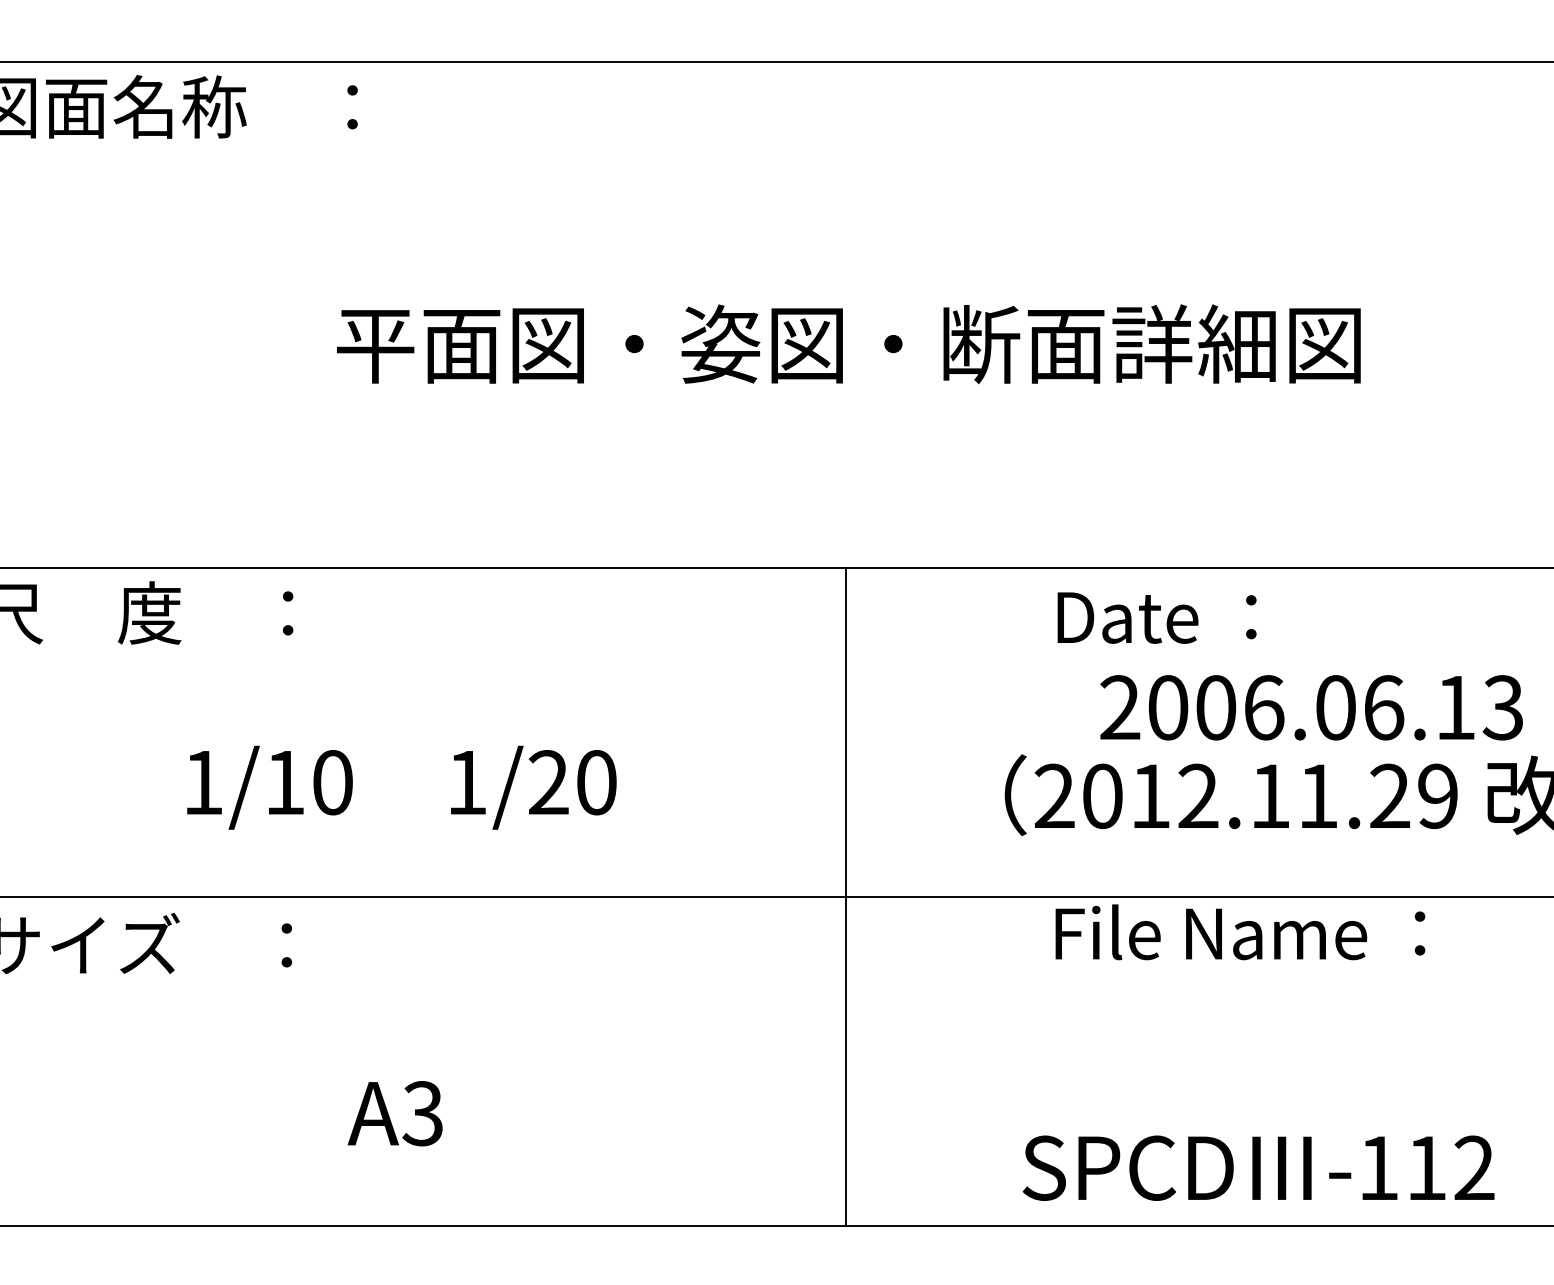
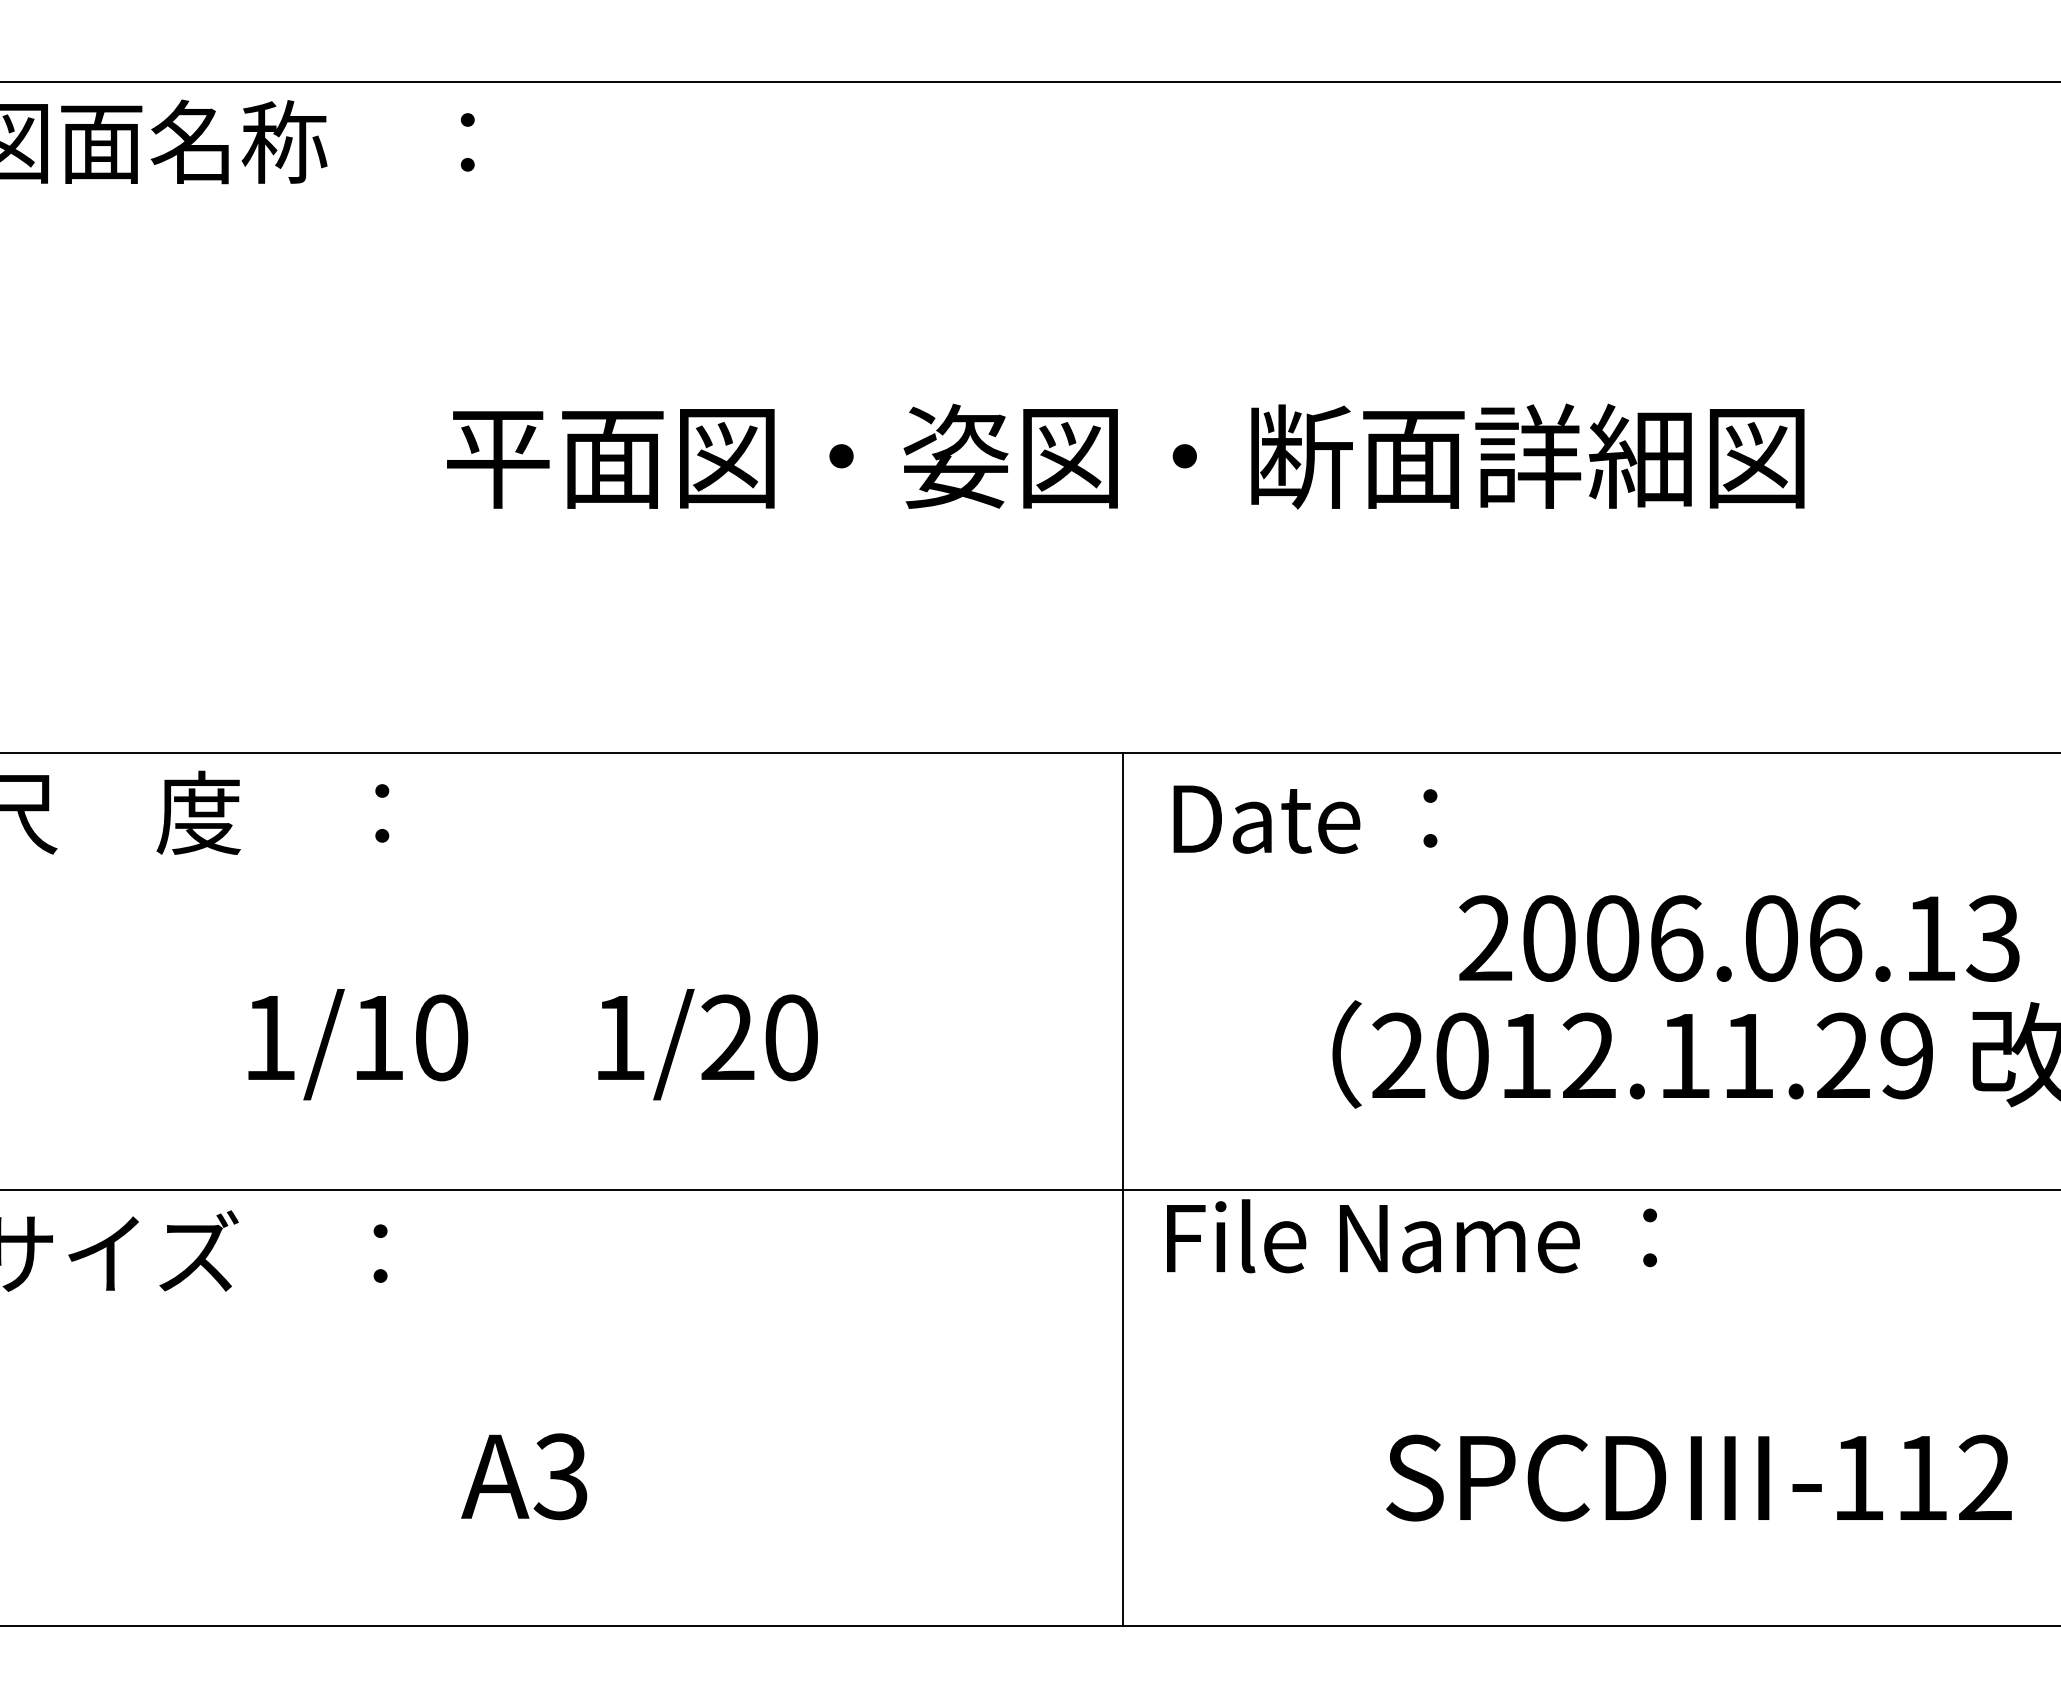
text: (1157, 617) -> (1305, 819), moved
text: (1240, 932) -> (1411, 1236), moved
text: (1258, 1167) -> (1698, 1477), moved

